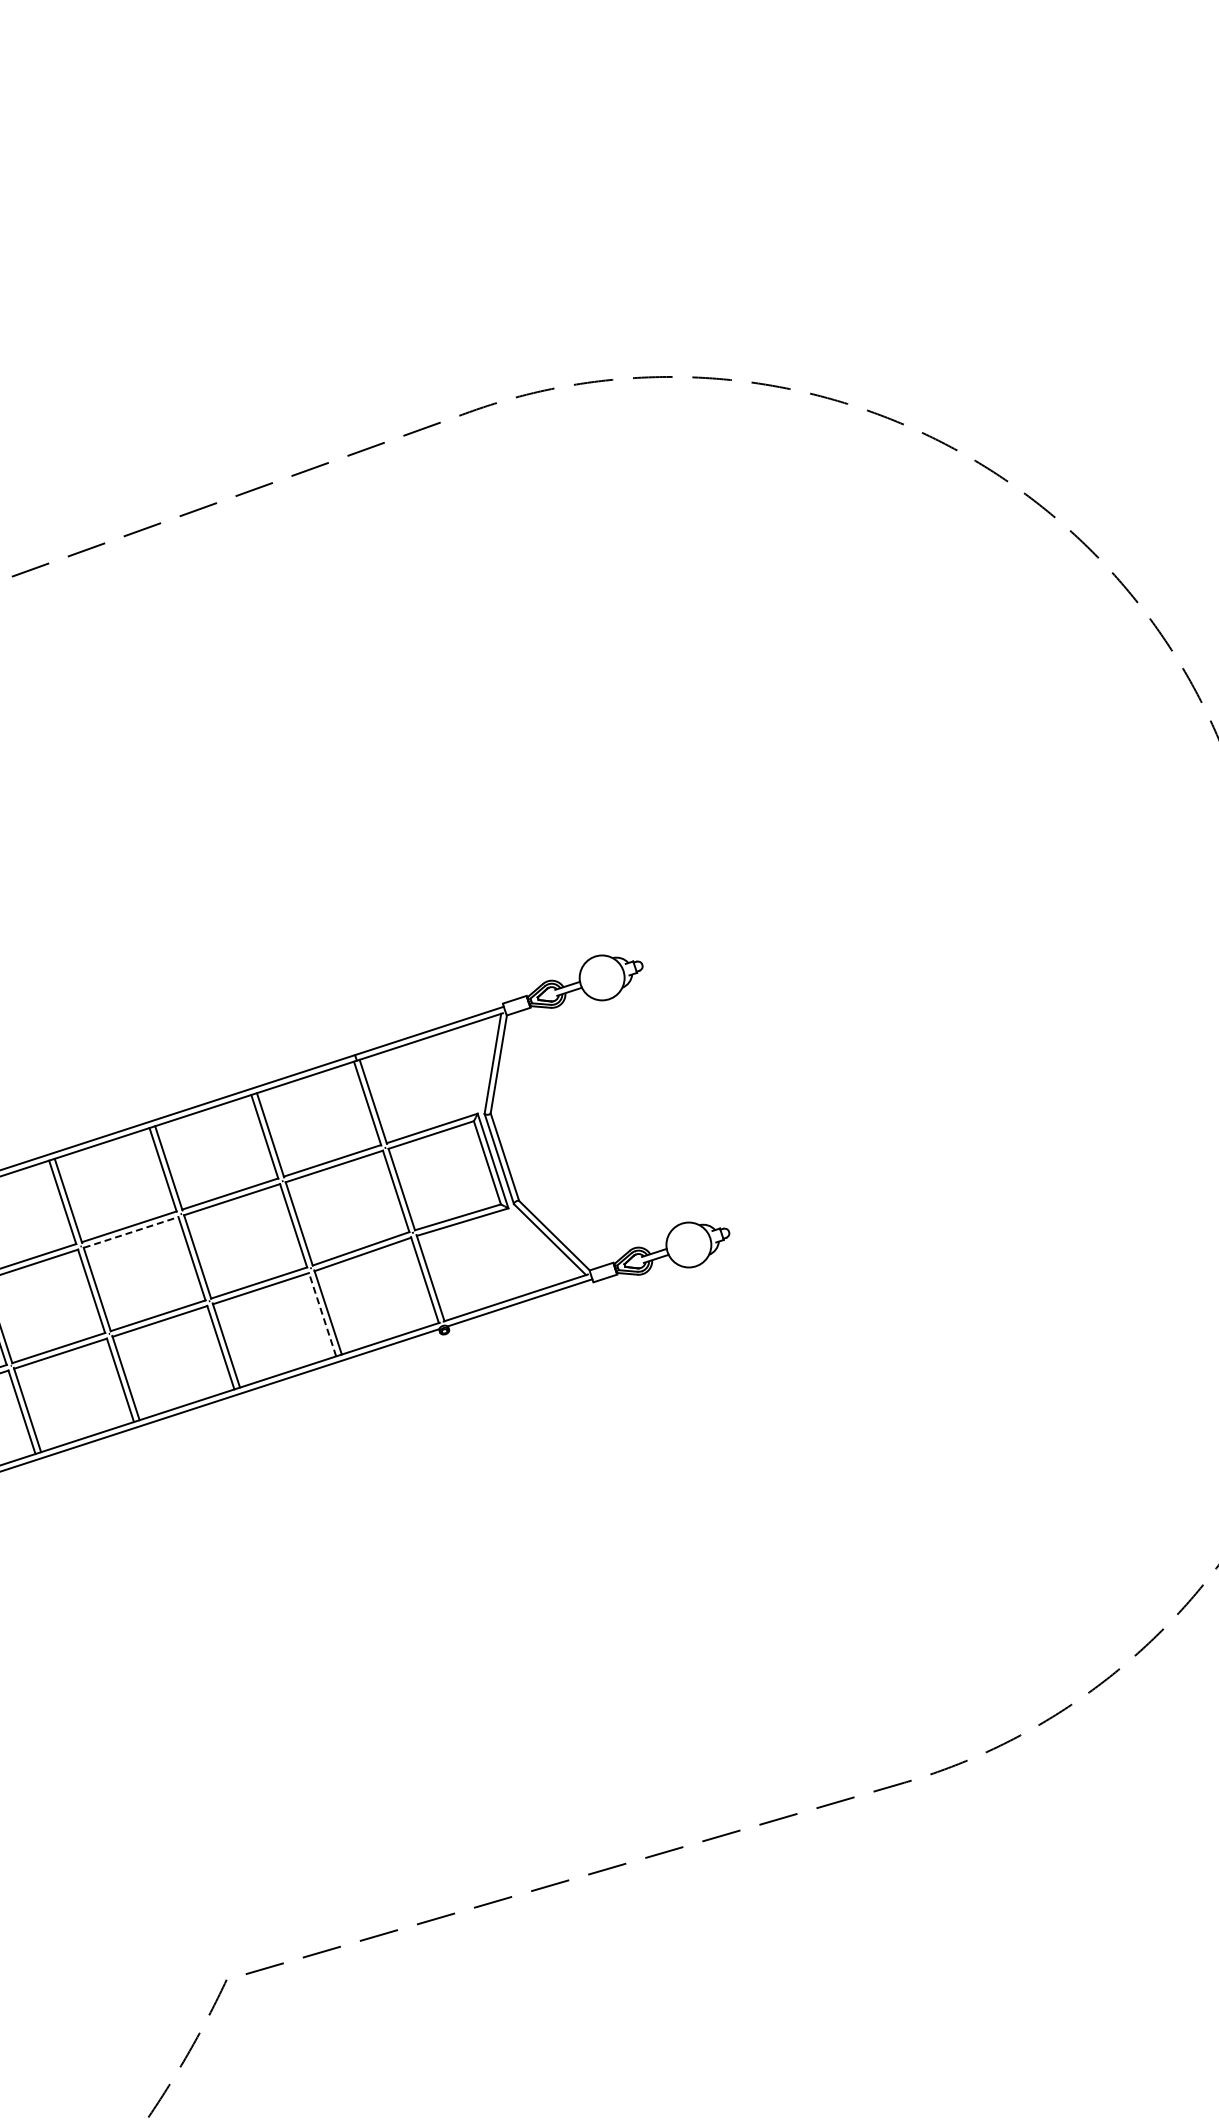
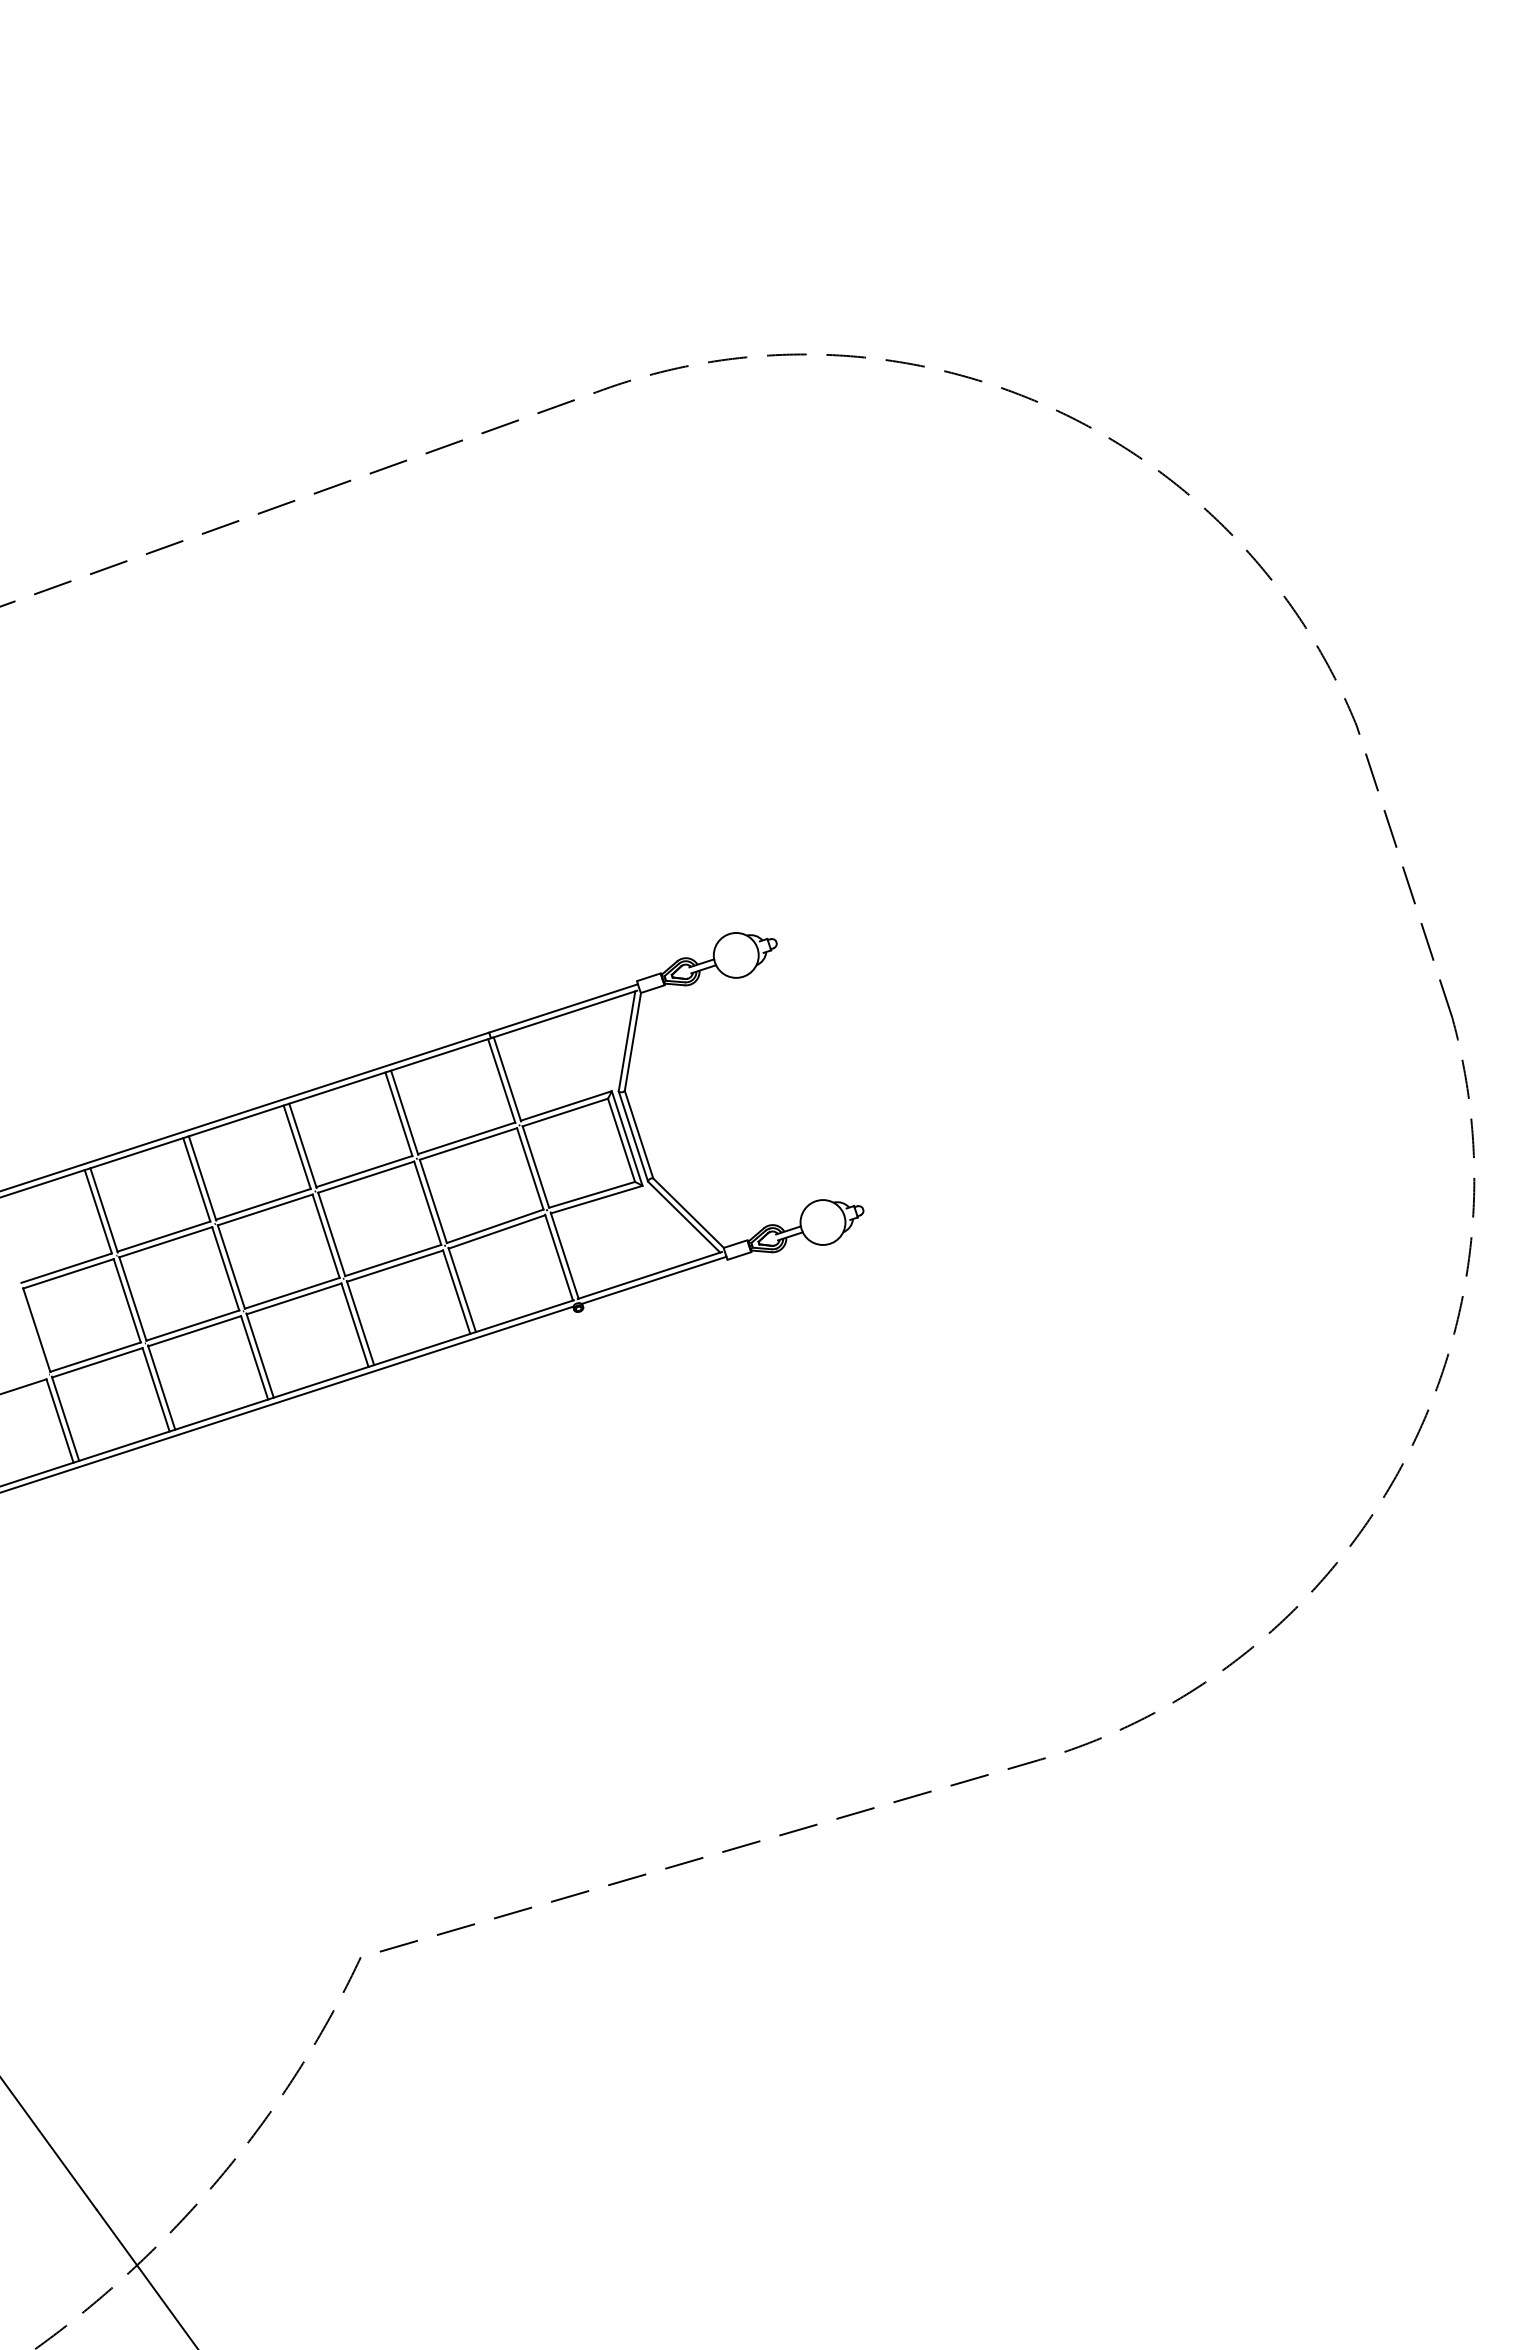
line: (131, 1232) -> (265, 1209), dashed -> solid
line: (322, 1314) -> (456, 1291), dashed -> solid

